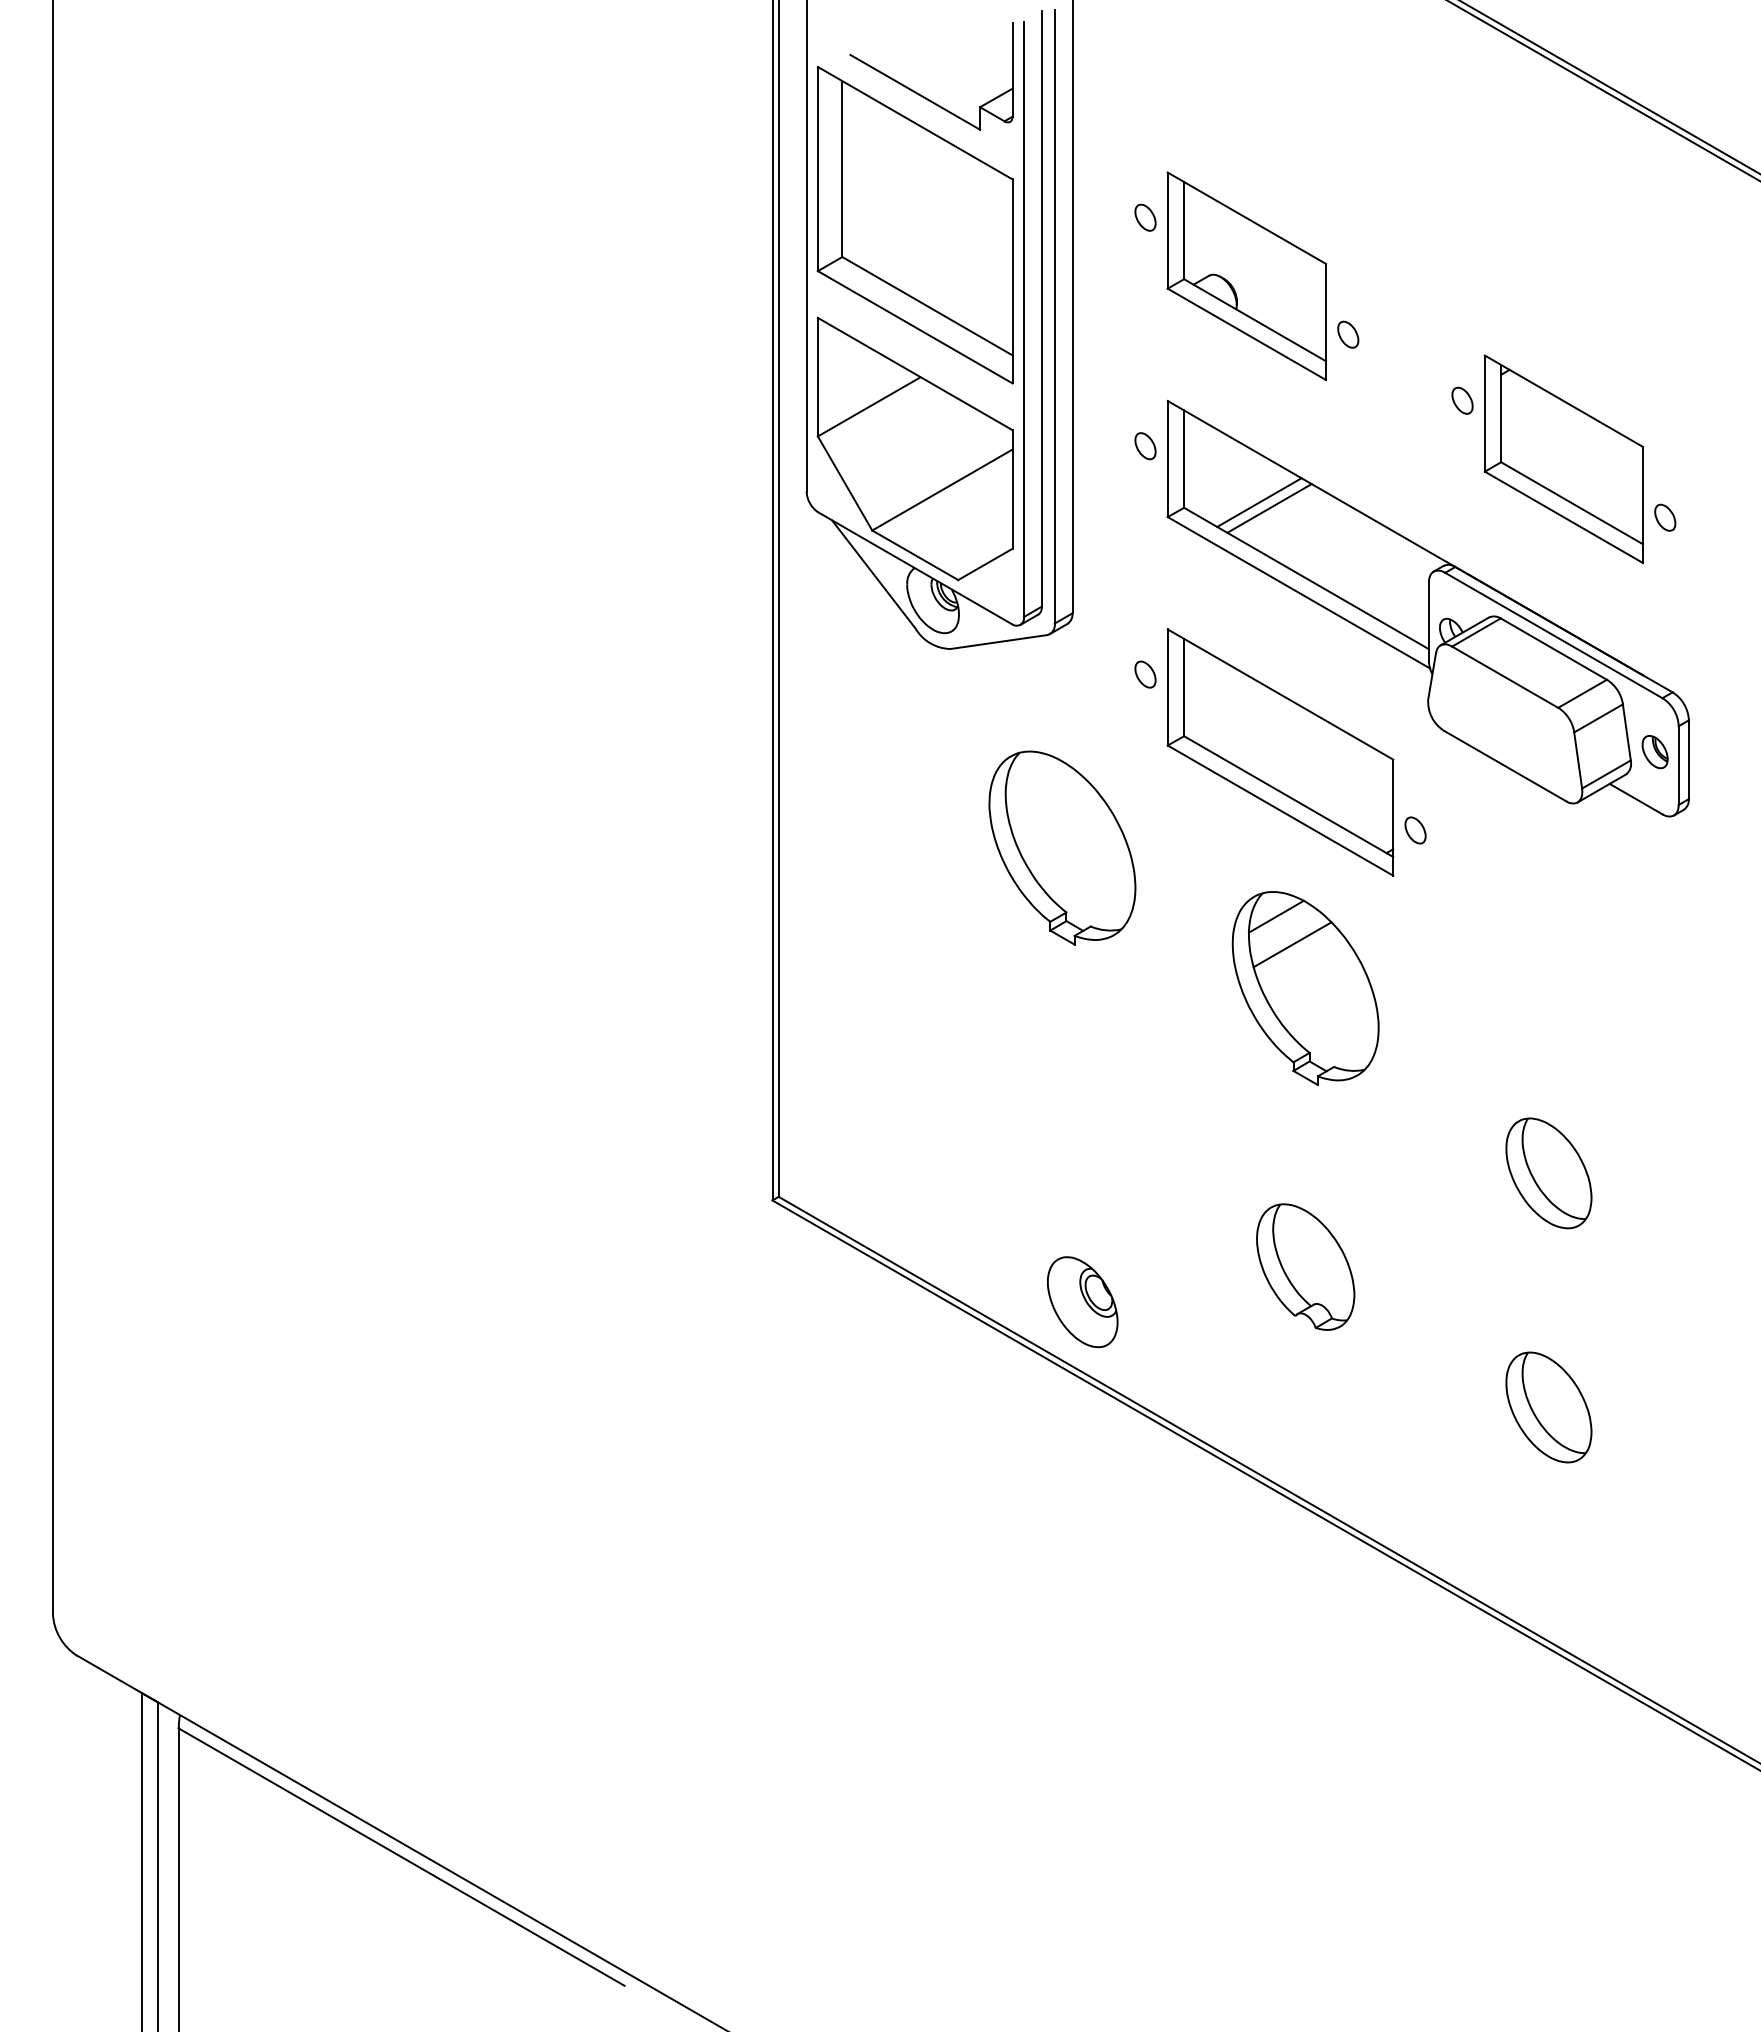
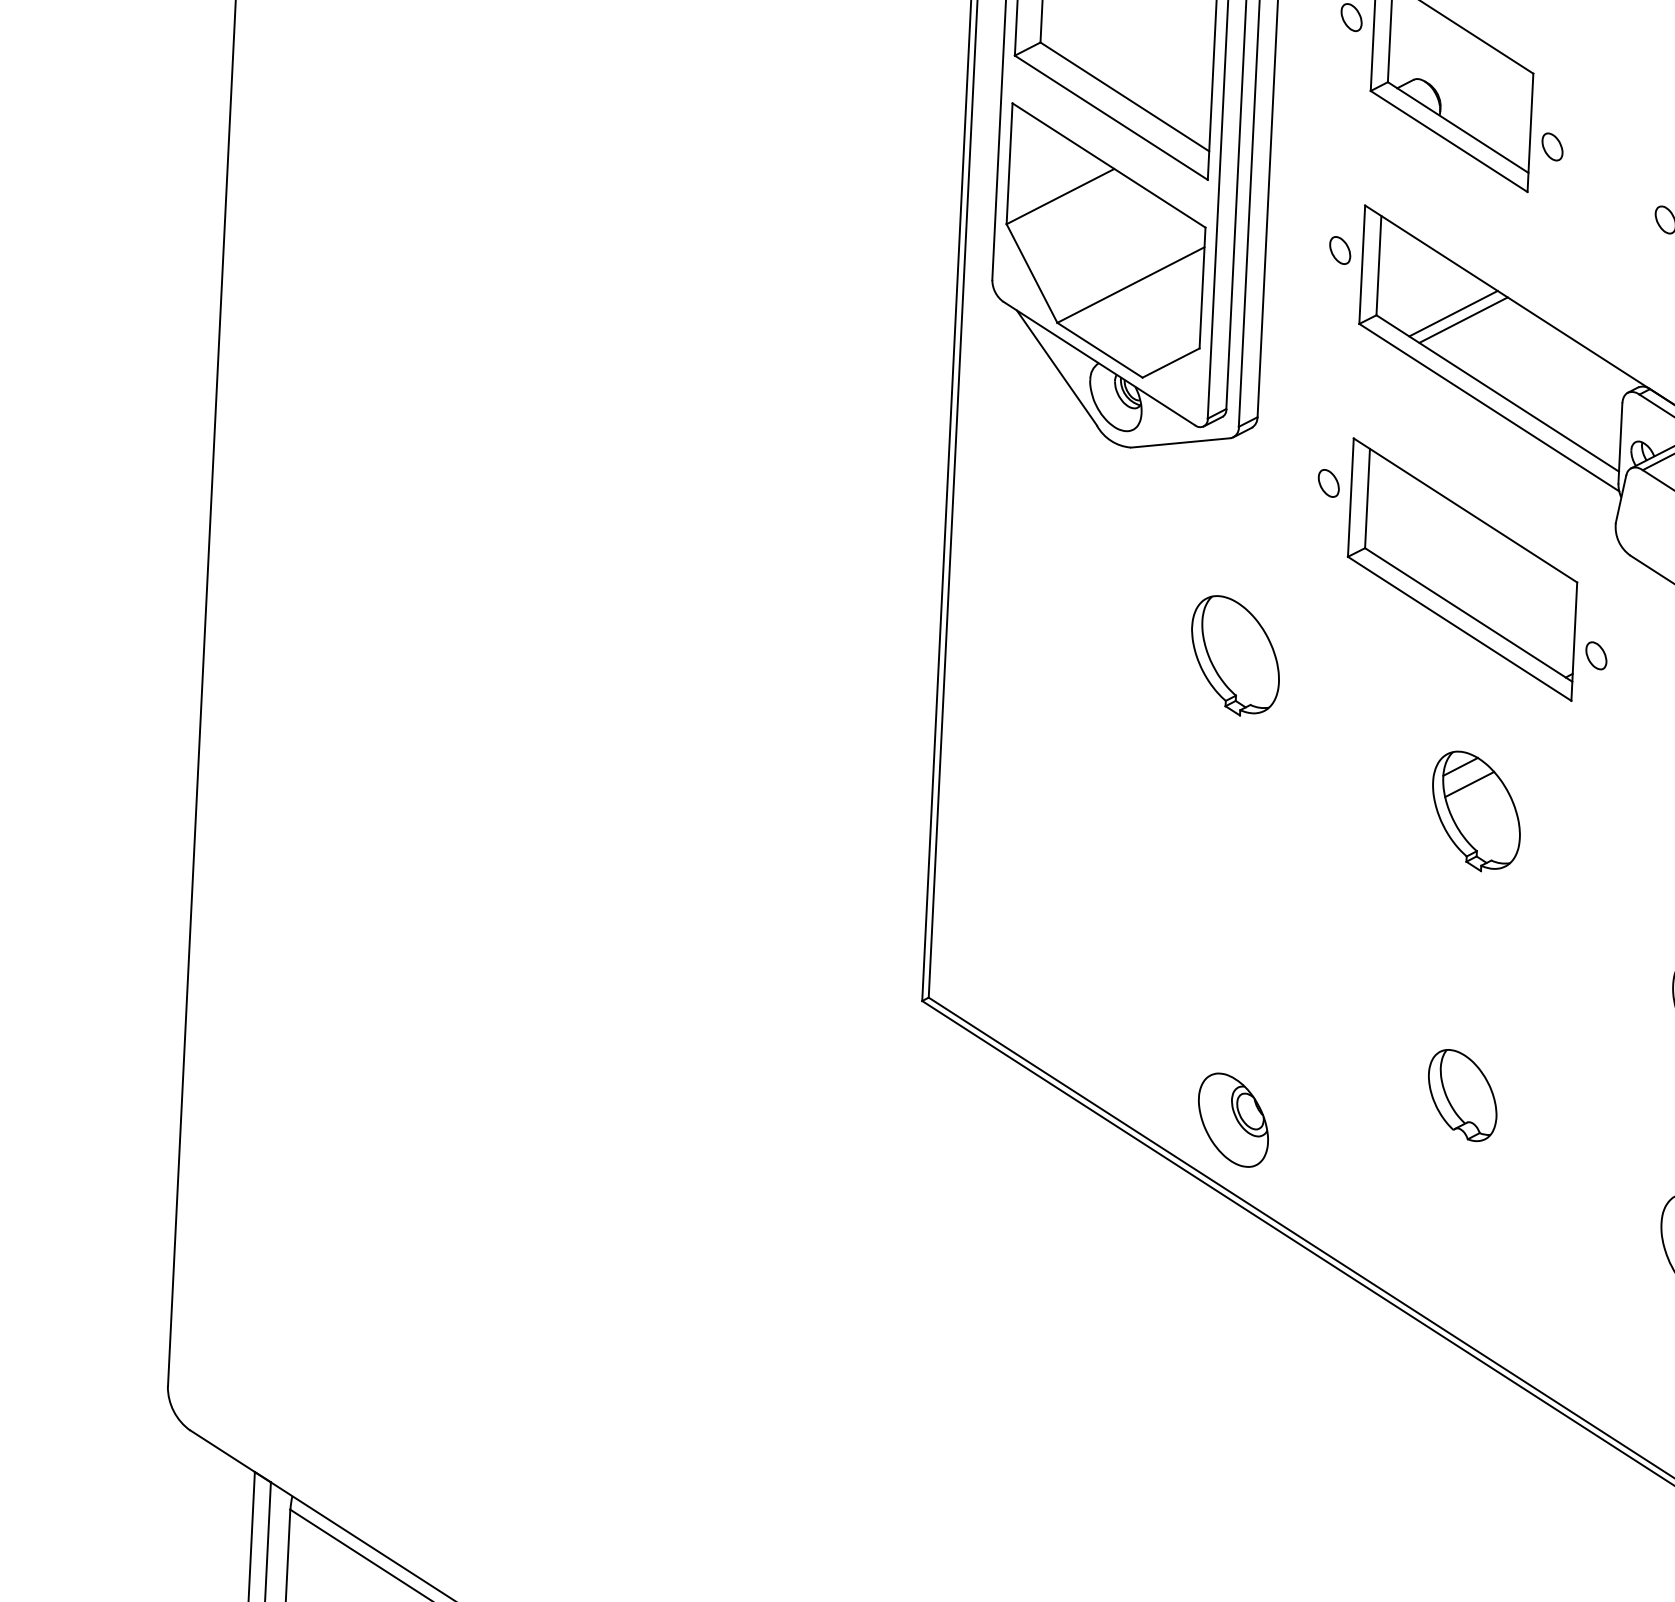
part: (1062, 847) -> (1235, 655), size x0.6
part: (1305, 988) -> (1476, 811), size x0.6
part: (1305, 1266) -> (1462, 1094), size x0.7

